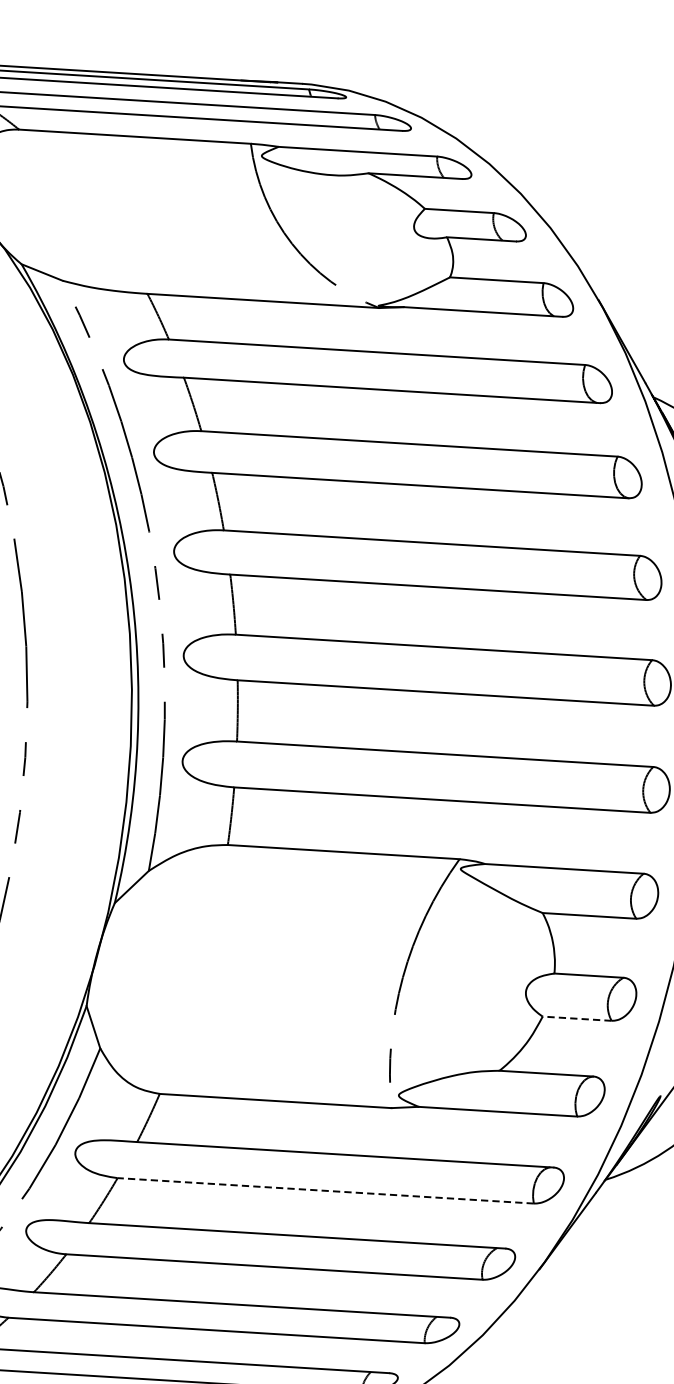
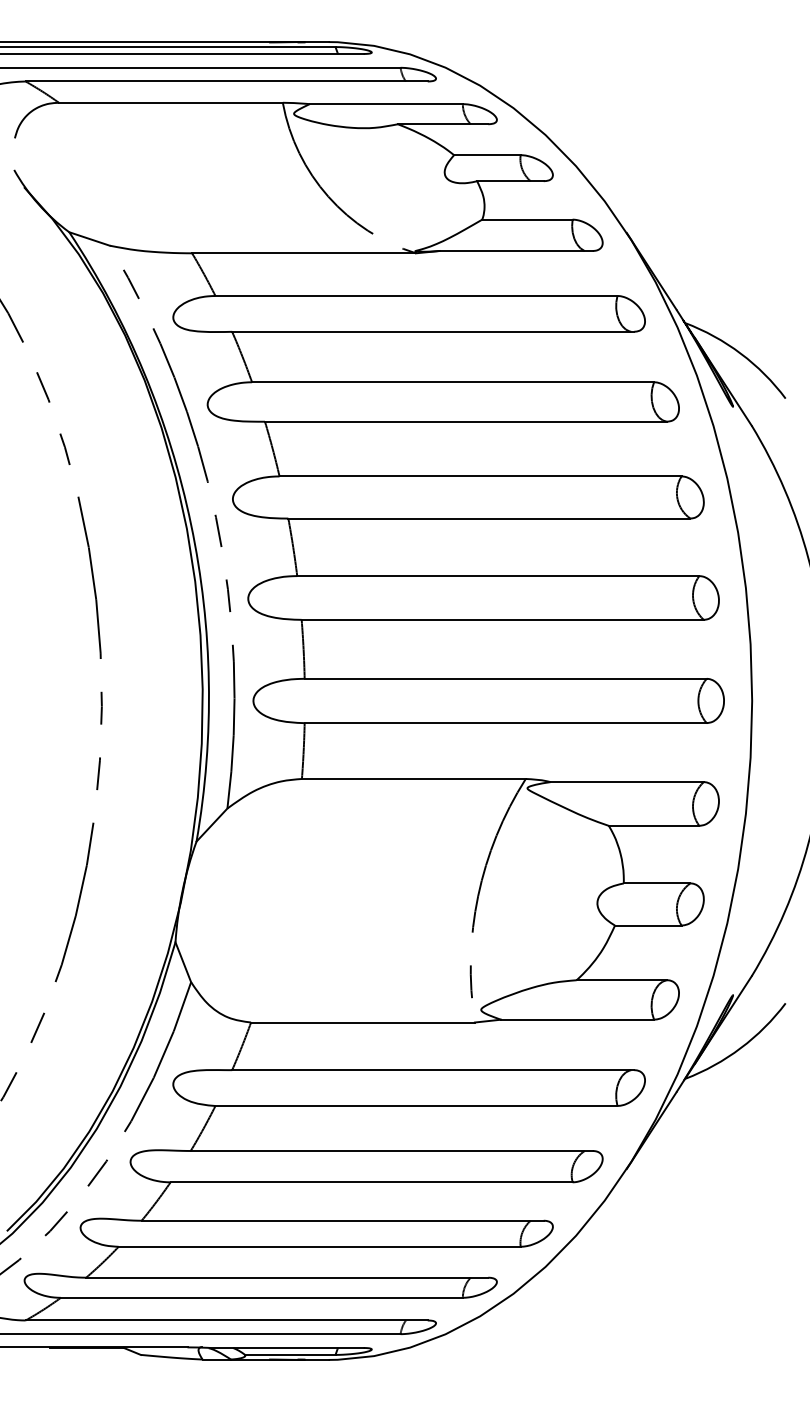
line: (576, 1018) -> (647, 925), dashed -> solid
line: (324, 1191) -> (415, 1106), dashed -> solid

